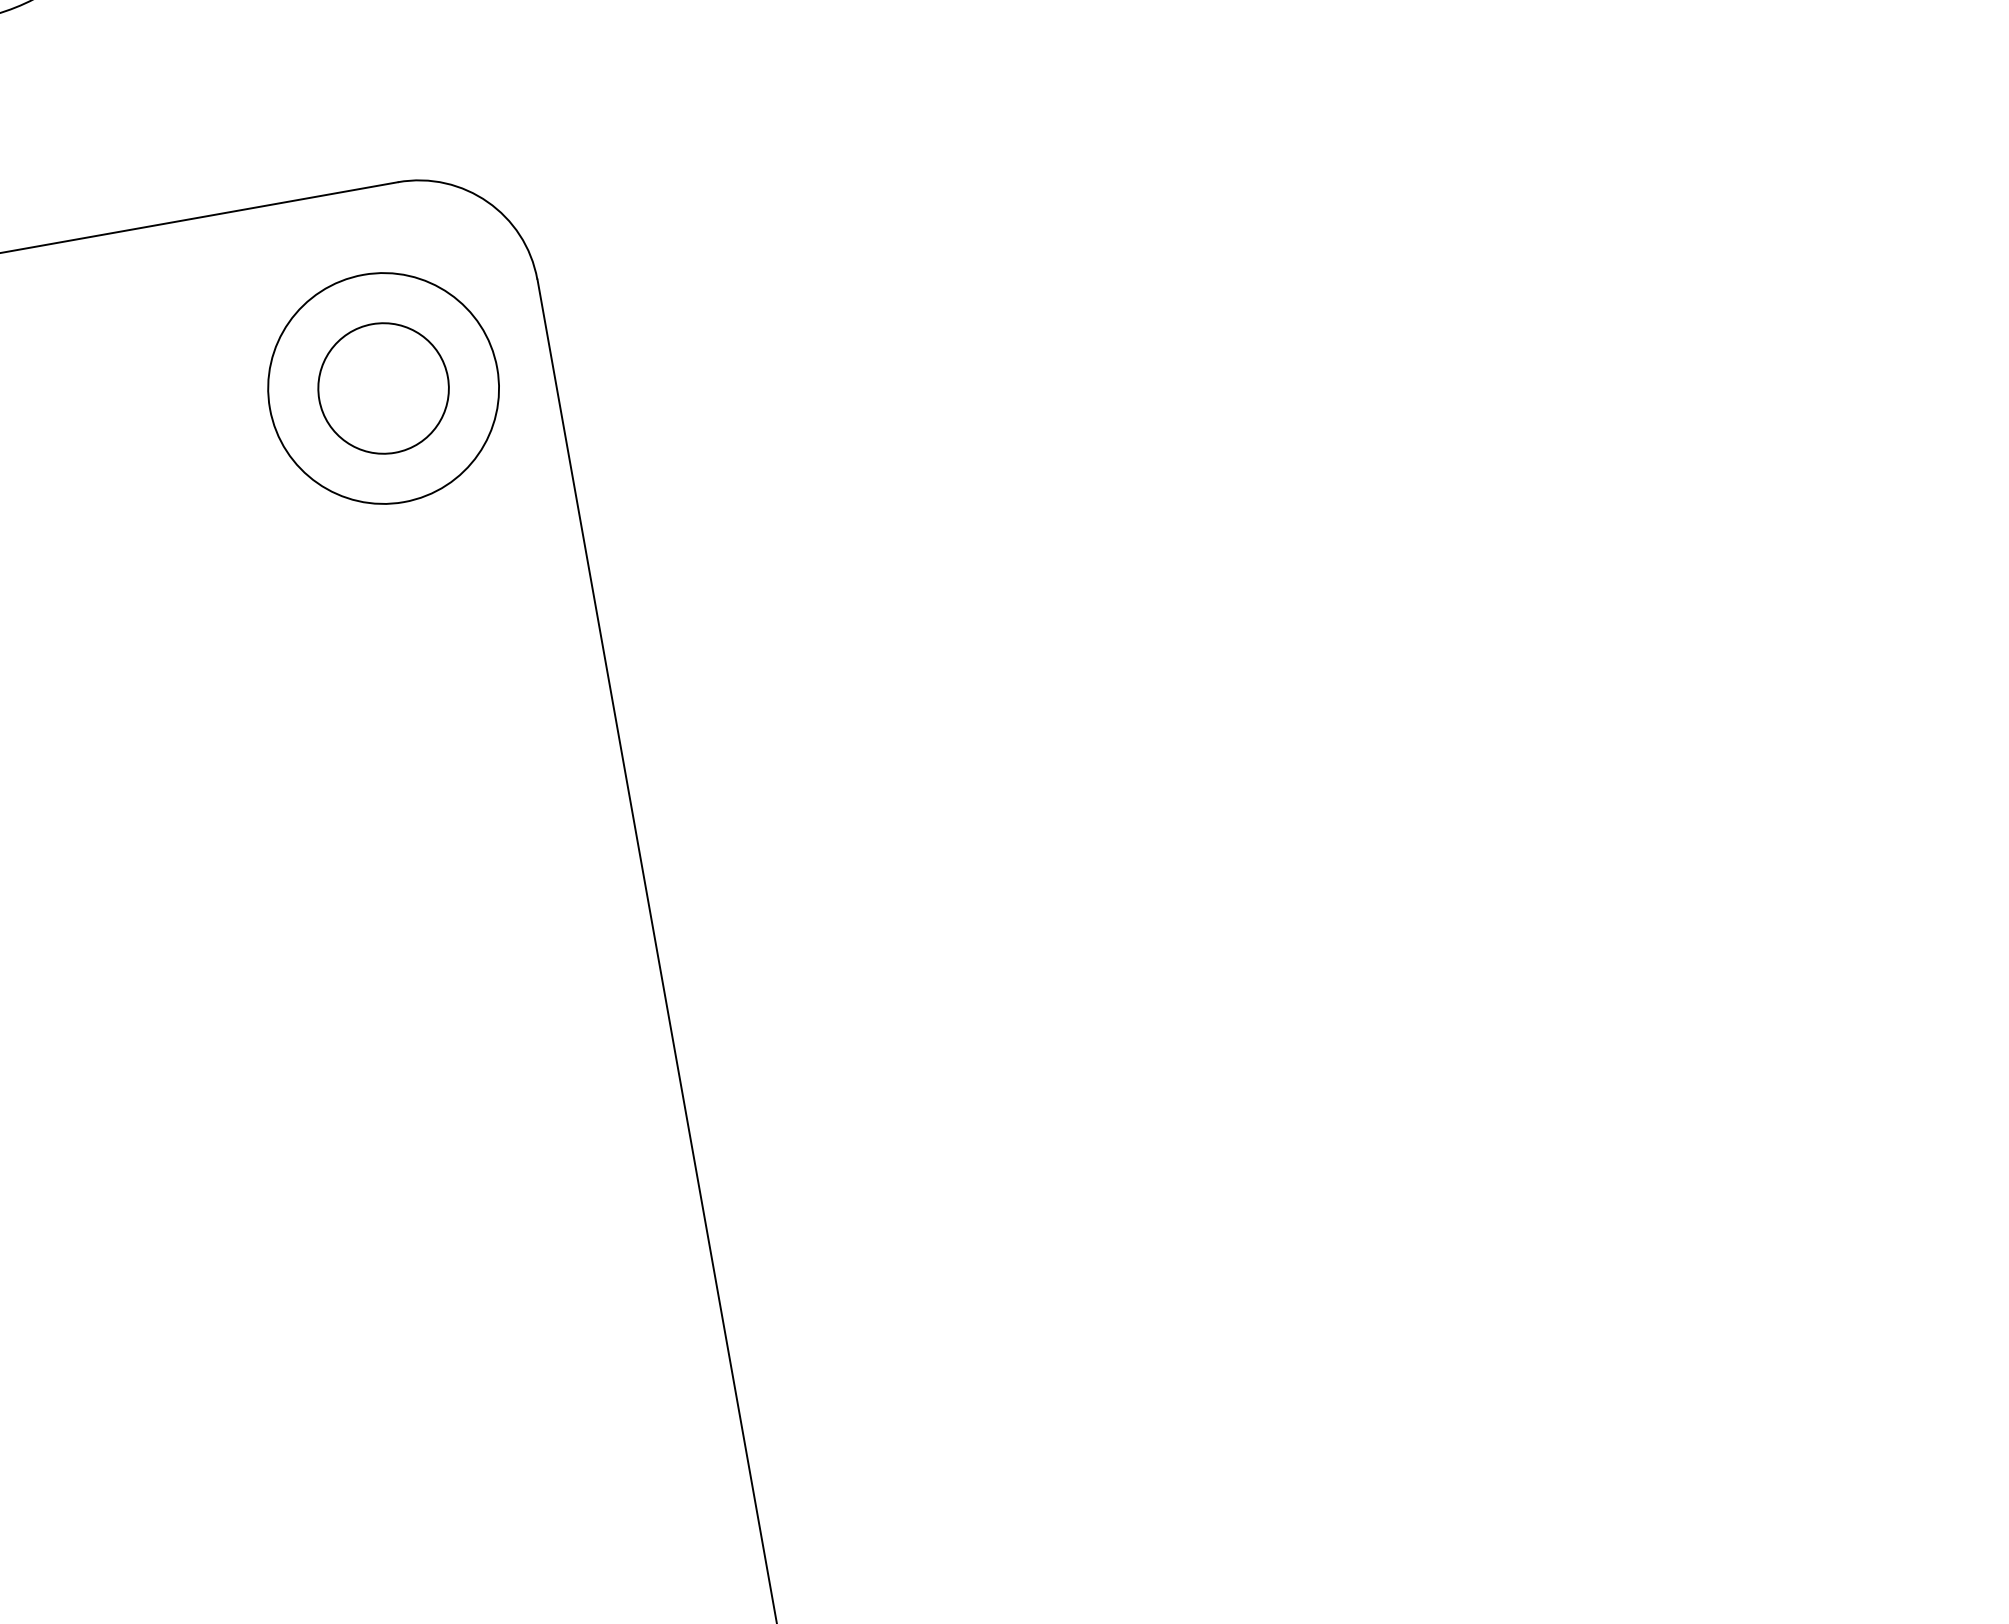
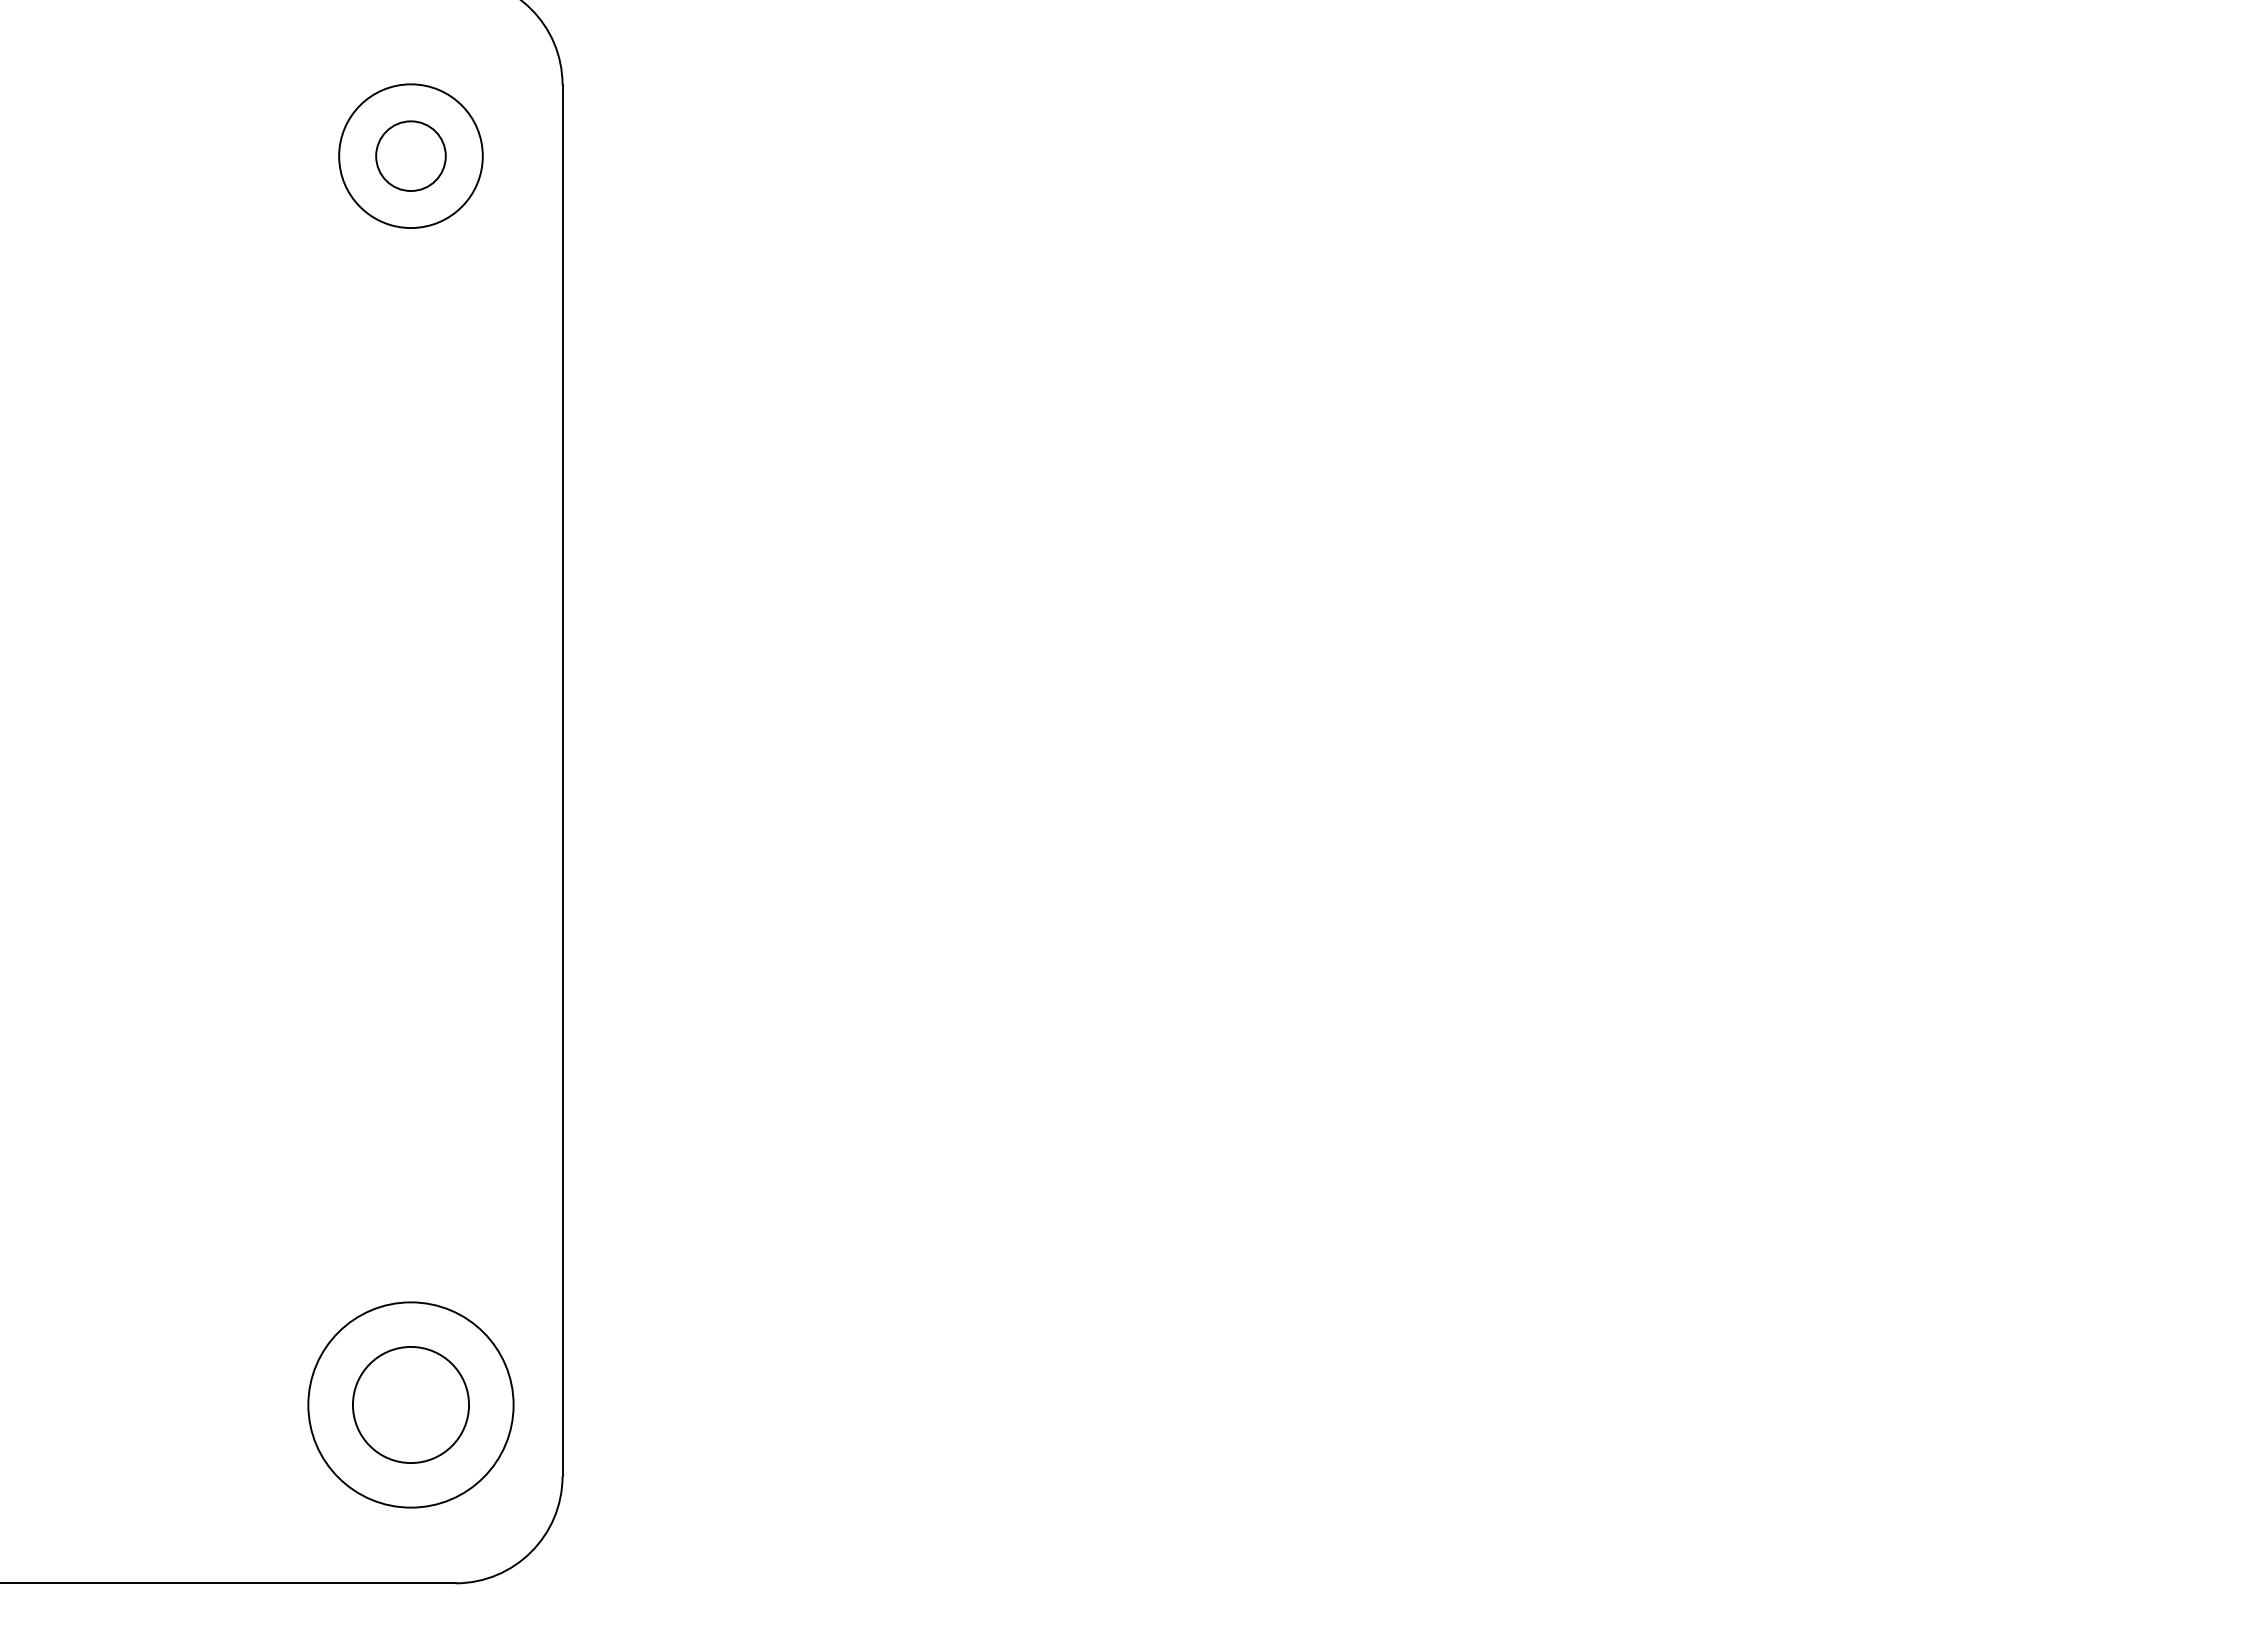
circle: (382, 387) -> (410, 155), size x0.7
circle: (383, 388) -> (410, 156), size x0.6

